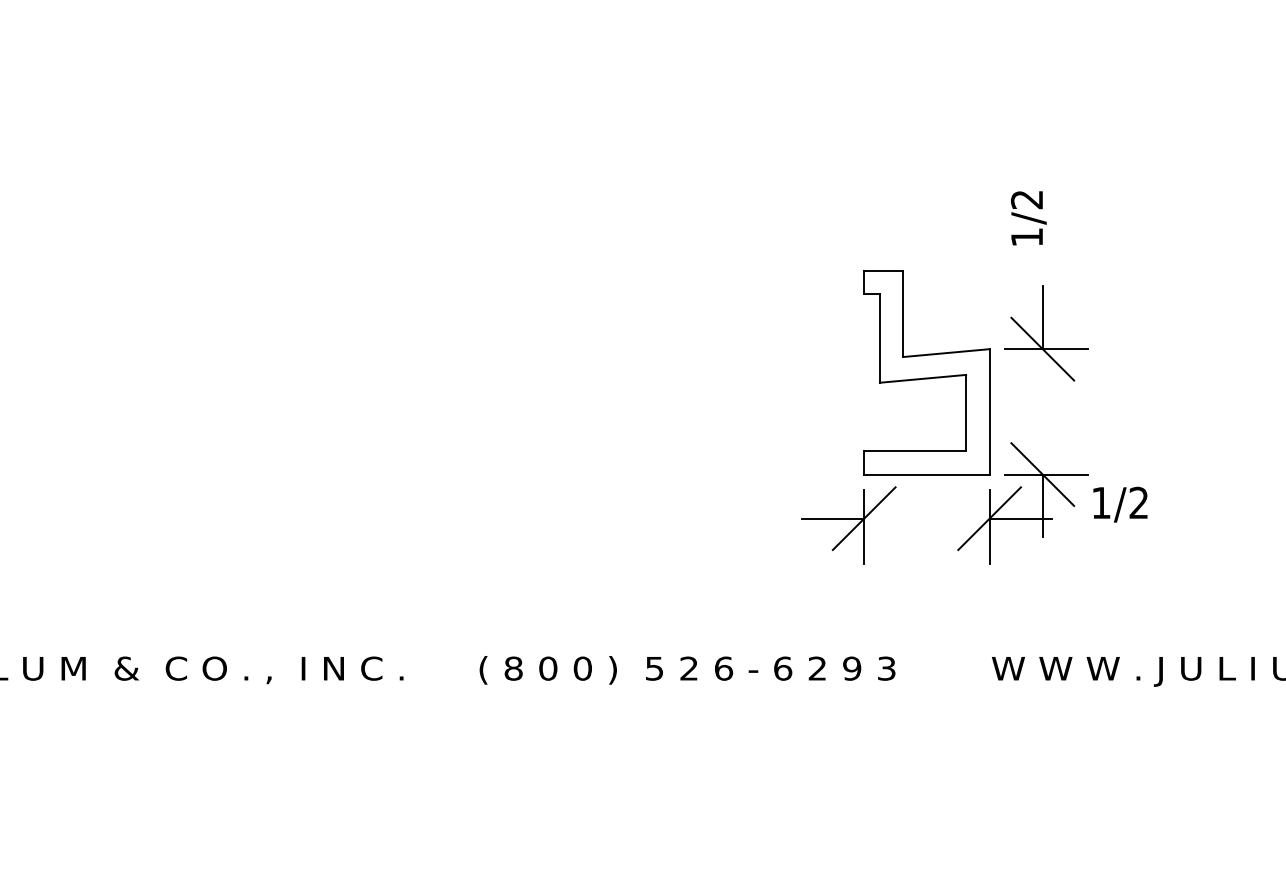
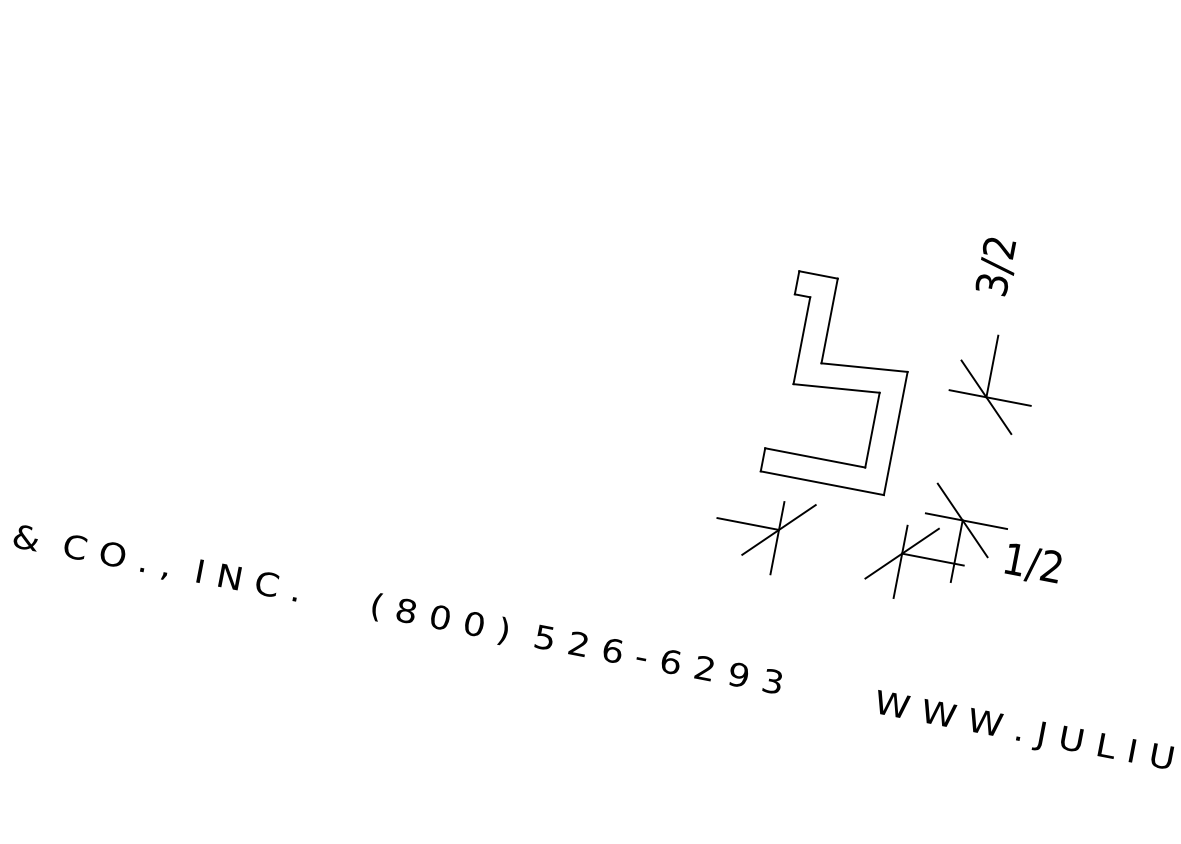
text: (1026, 237) -> (991, 284), 1/2 -> 3/2
part: (926, 372) -> (841, 382), moved

